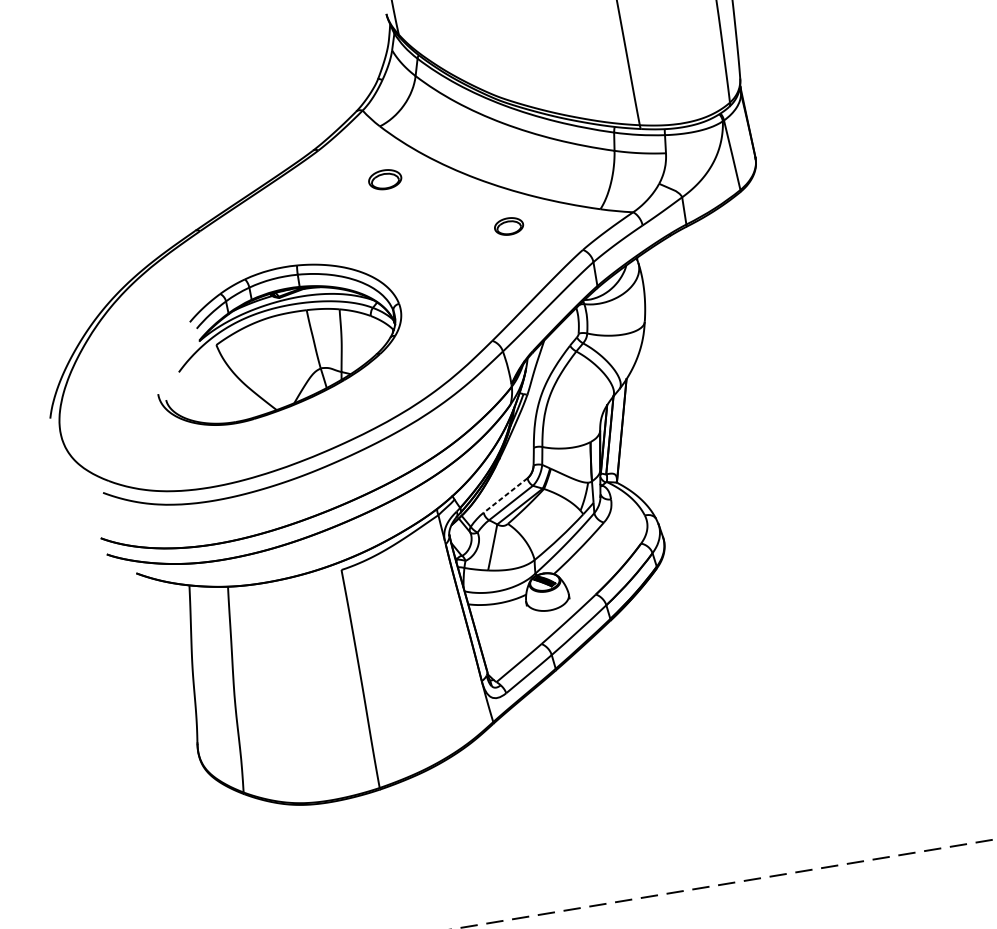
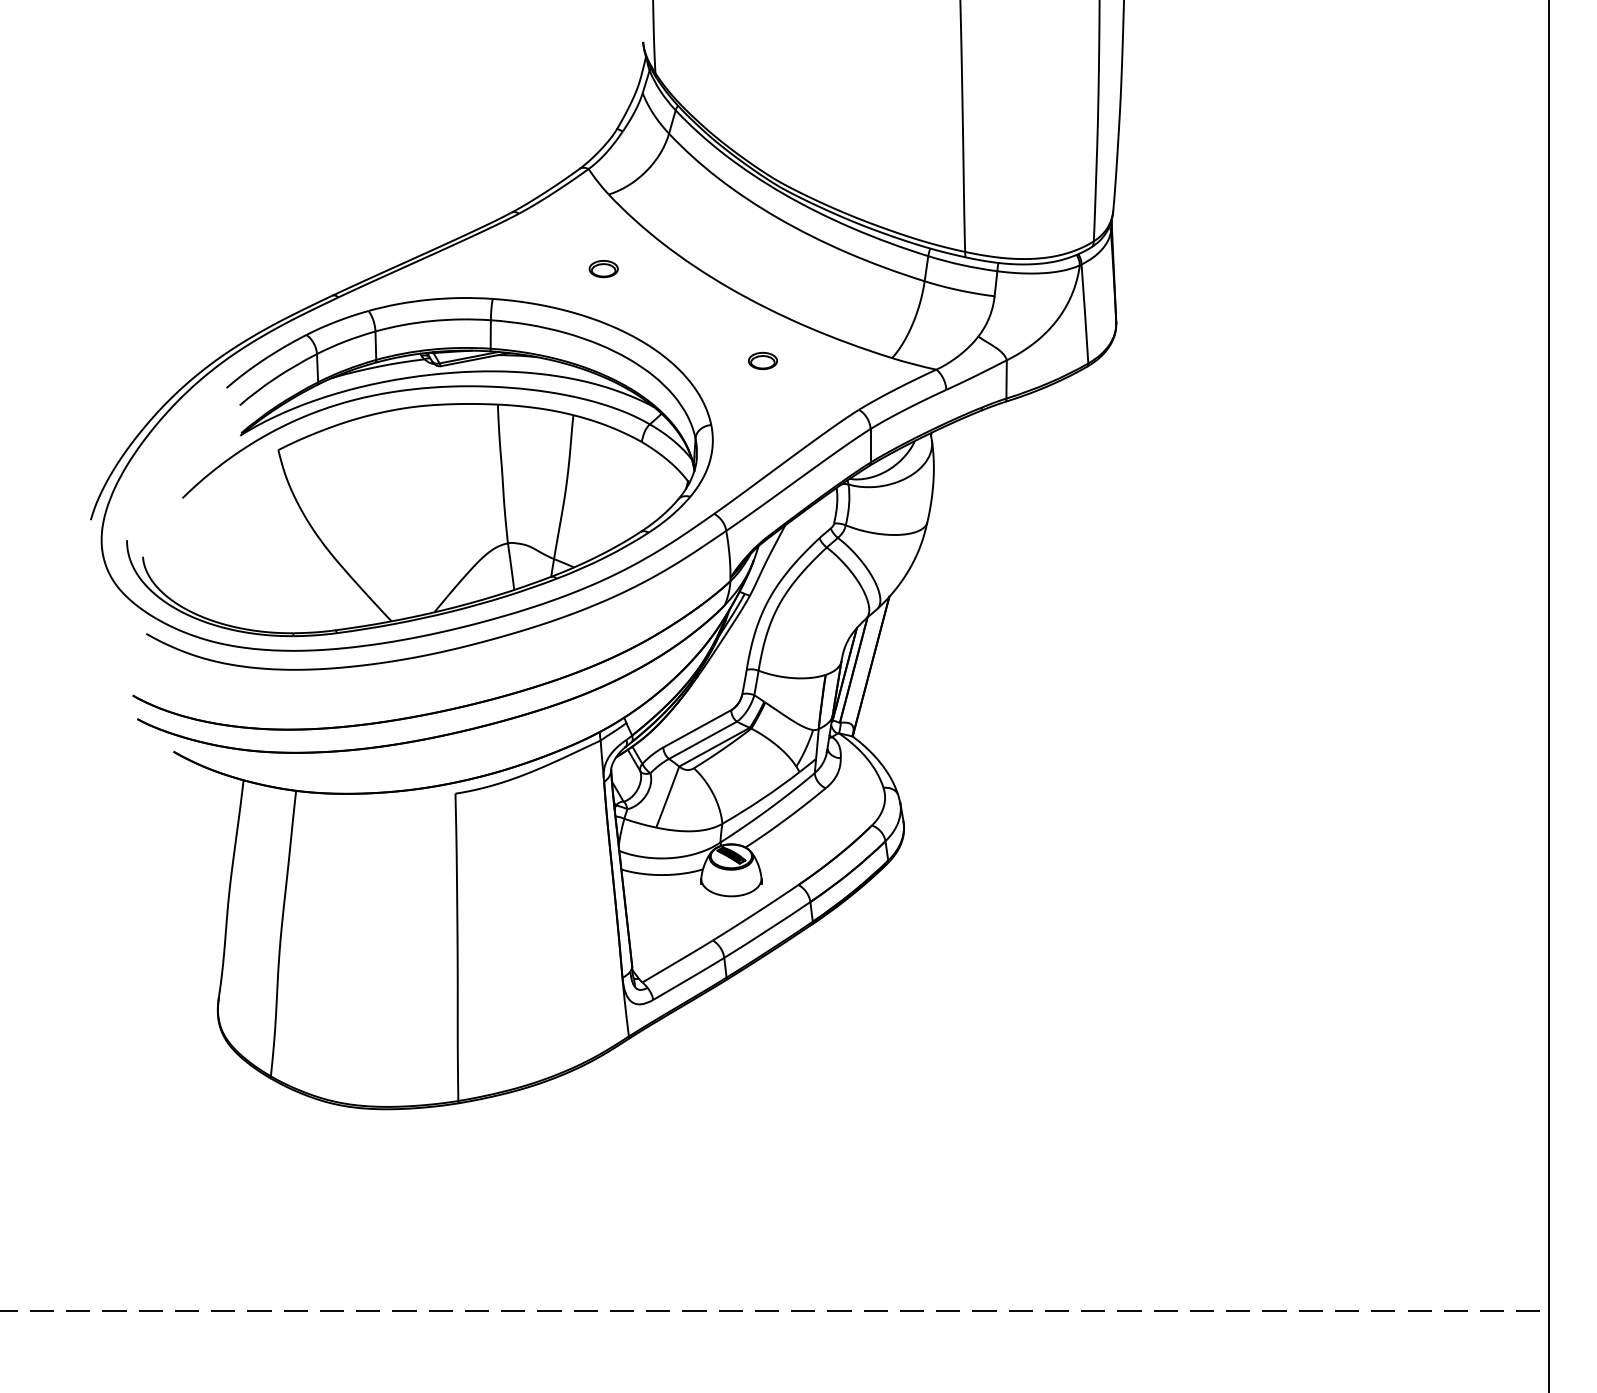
part: (385, 180) -> (603, 269), size x0.62
part: (508, 226) -> (762, 360), size x0.71
part: (277, 342) -> (419, 467), size x1.67
line: (505, 495) -> (697, 728), dashed -> solid

